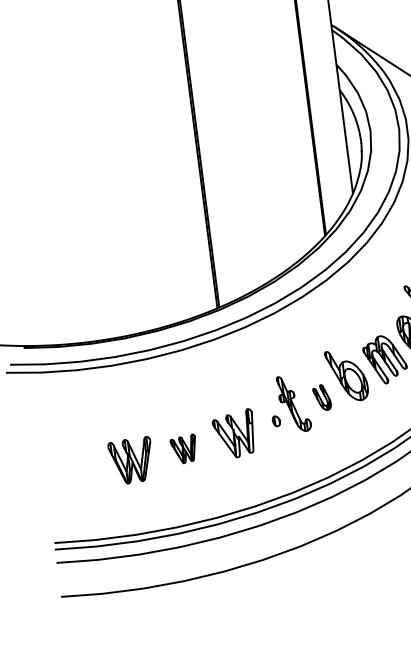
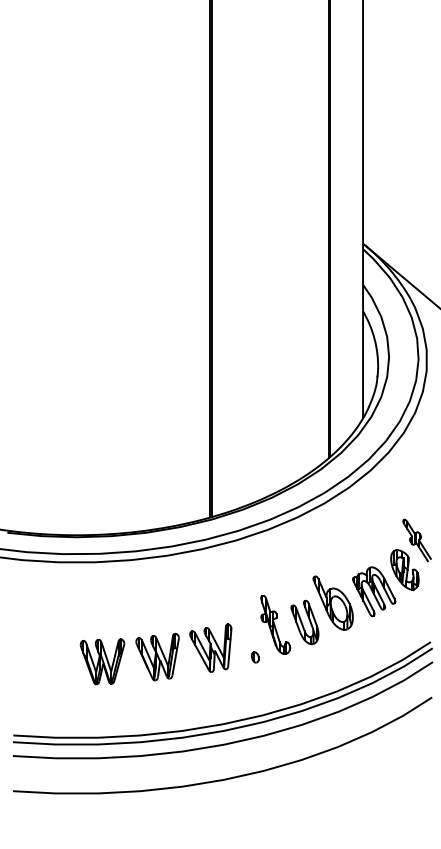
part: (321, 397) -> (304, 622), size x1.67
part: (275, 421) -> (254, 657), moved
part: (183, 448) -> (157, 656), size x1.67

